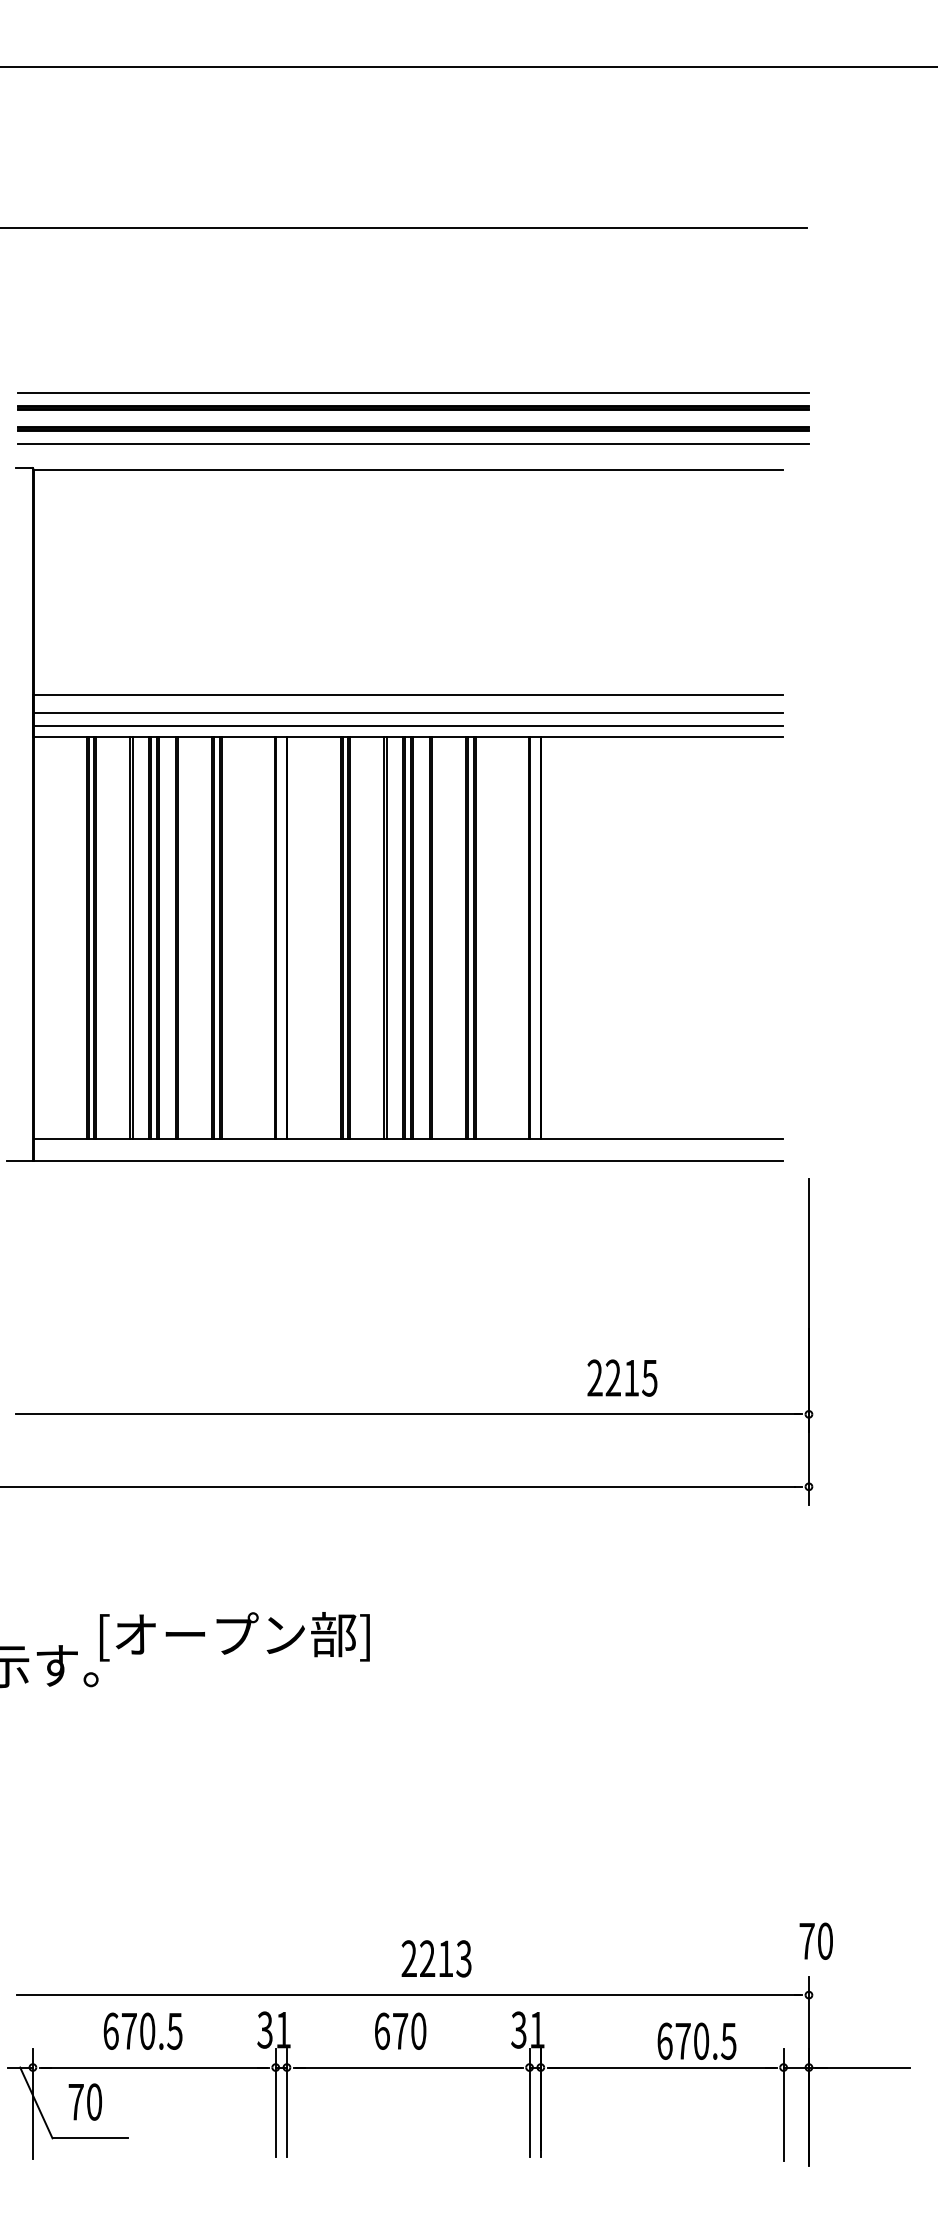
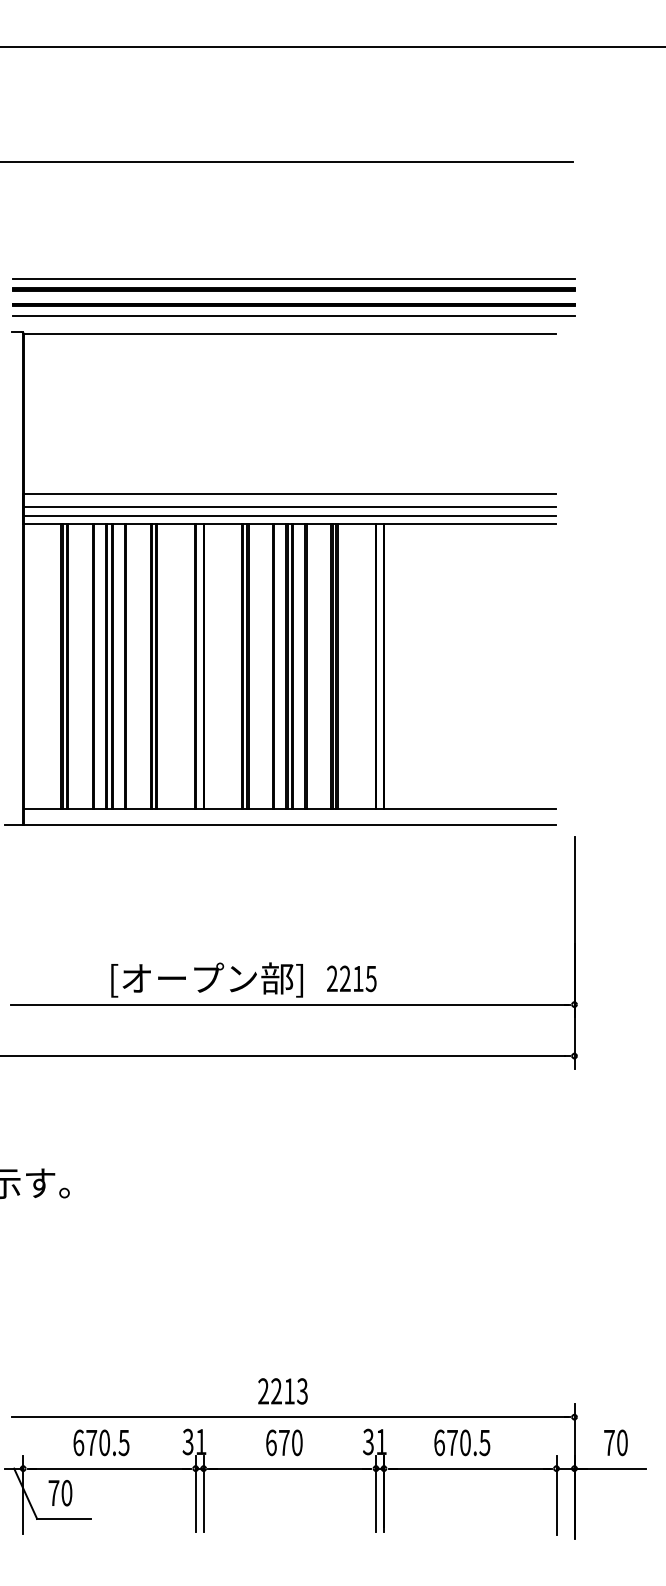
text: (622, 1377) -> (351, 978), moved
text: (234, 1636) -> (206, 979), moved
text: (815, 1940) -> (615, 1442), moved
text: (436, 1958) -> (282, 1391), moved
text: (696, 2040) -> (461, 1442), moved

